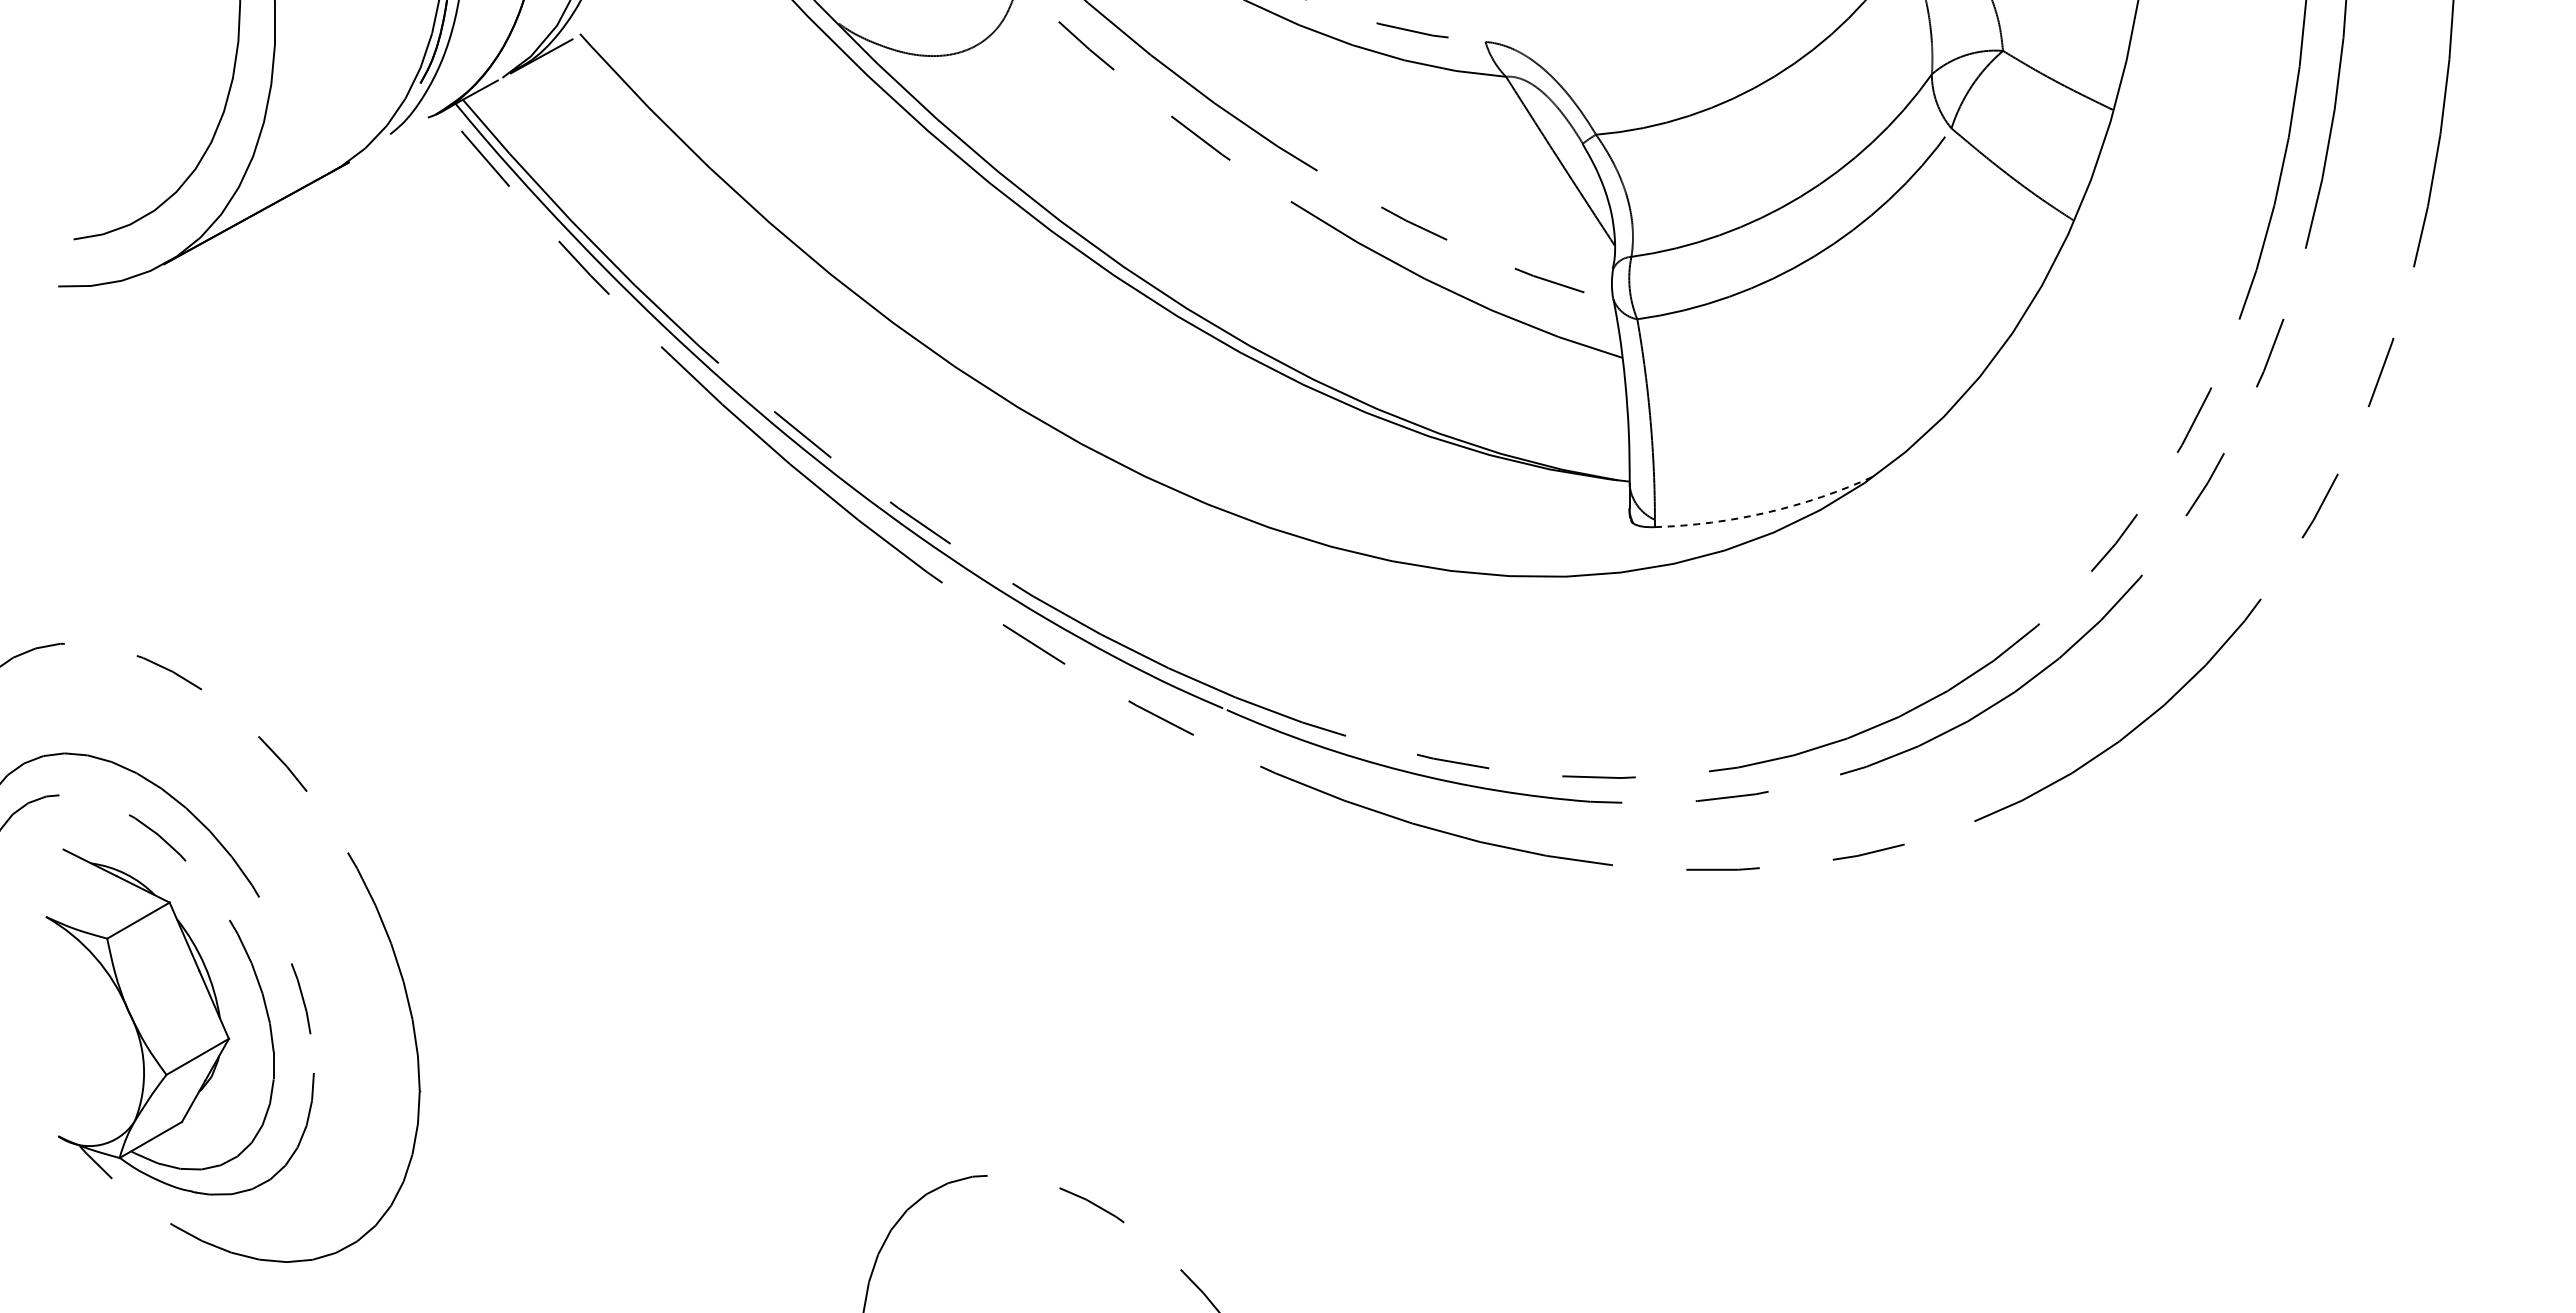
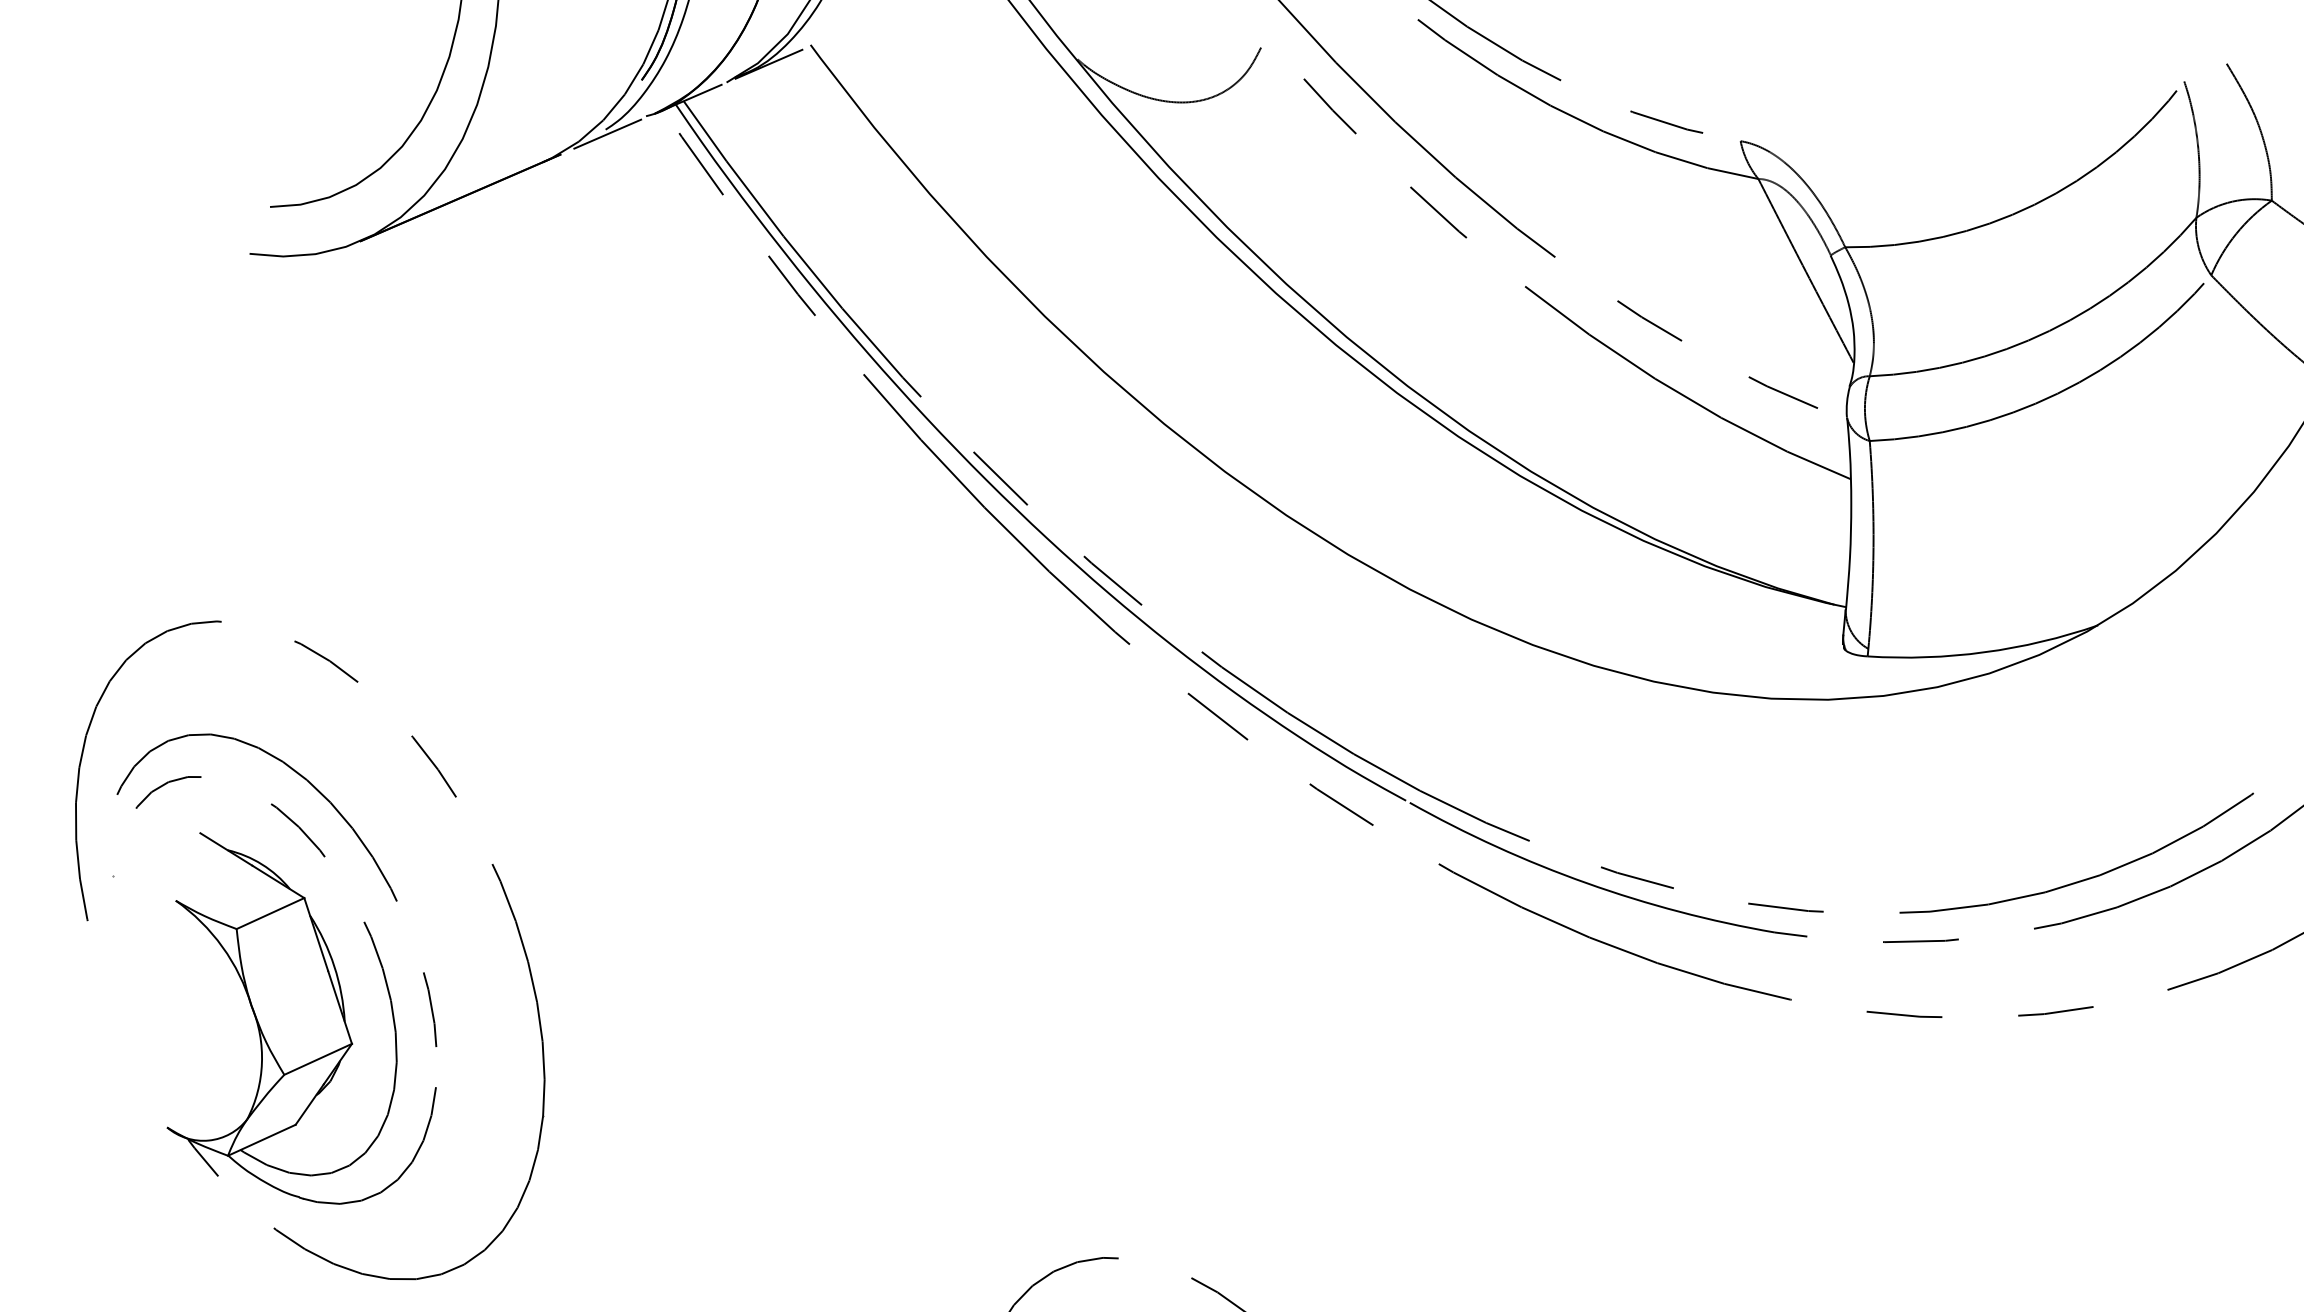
line: (392, 138) -> (607, 134), added
arc: (1767, 512) -> (1984, 652), dashed -> solid

